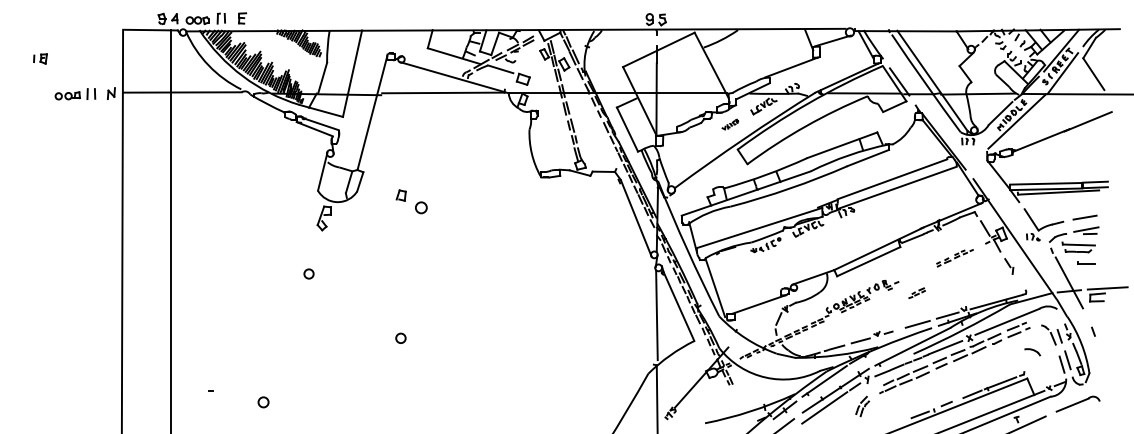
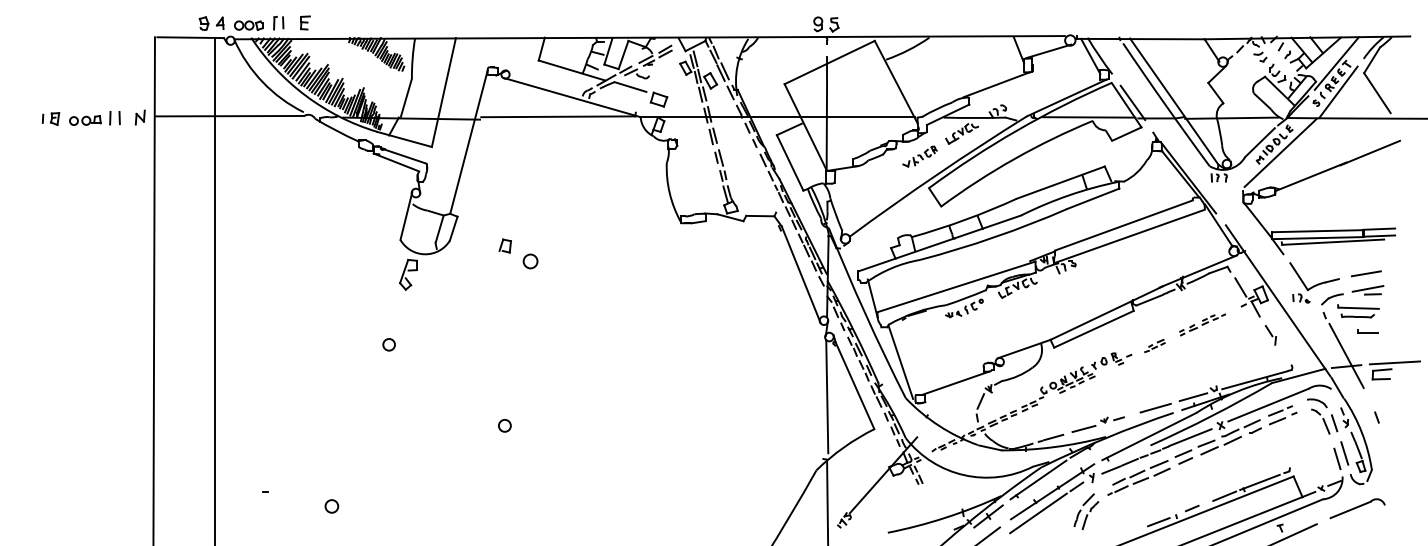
part: (40, 58) -> (50, 118), moved
part: (730, 124) -> (919, 156), size x1.67
part: (916, 292) -> (1154, 345), moved
part: (1032, 352) -> (1317, 403), moved
part: (862, 406) -> (1086, 511), size x1.43

